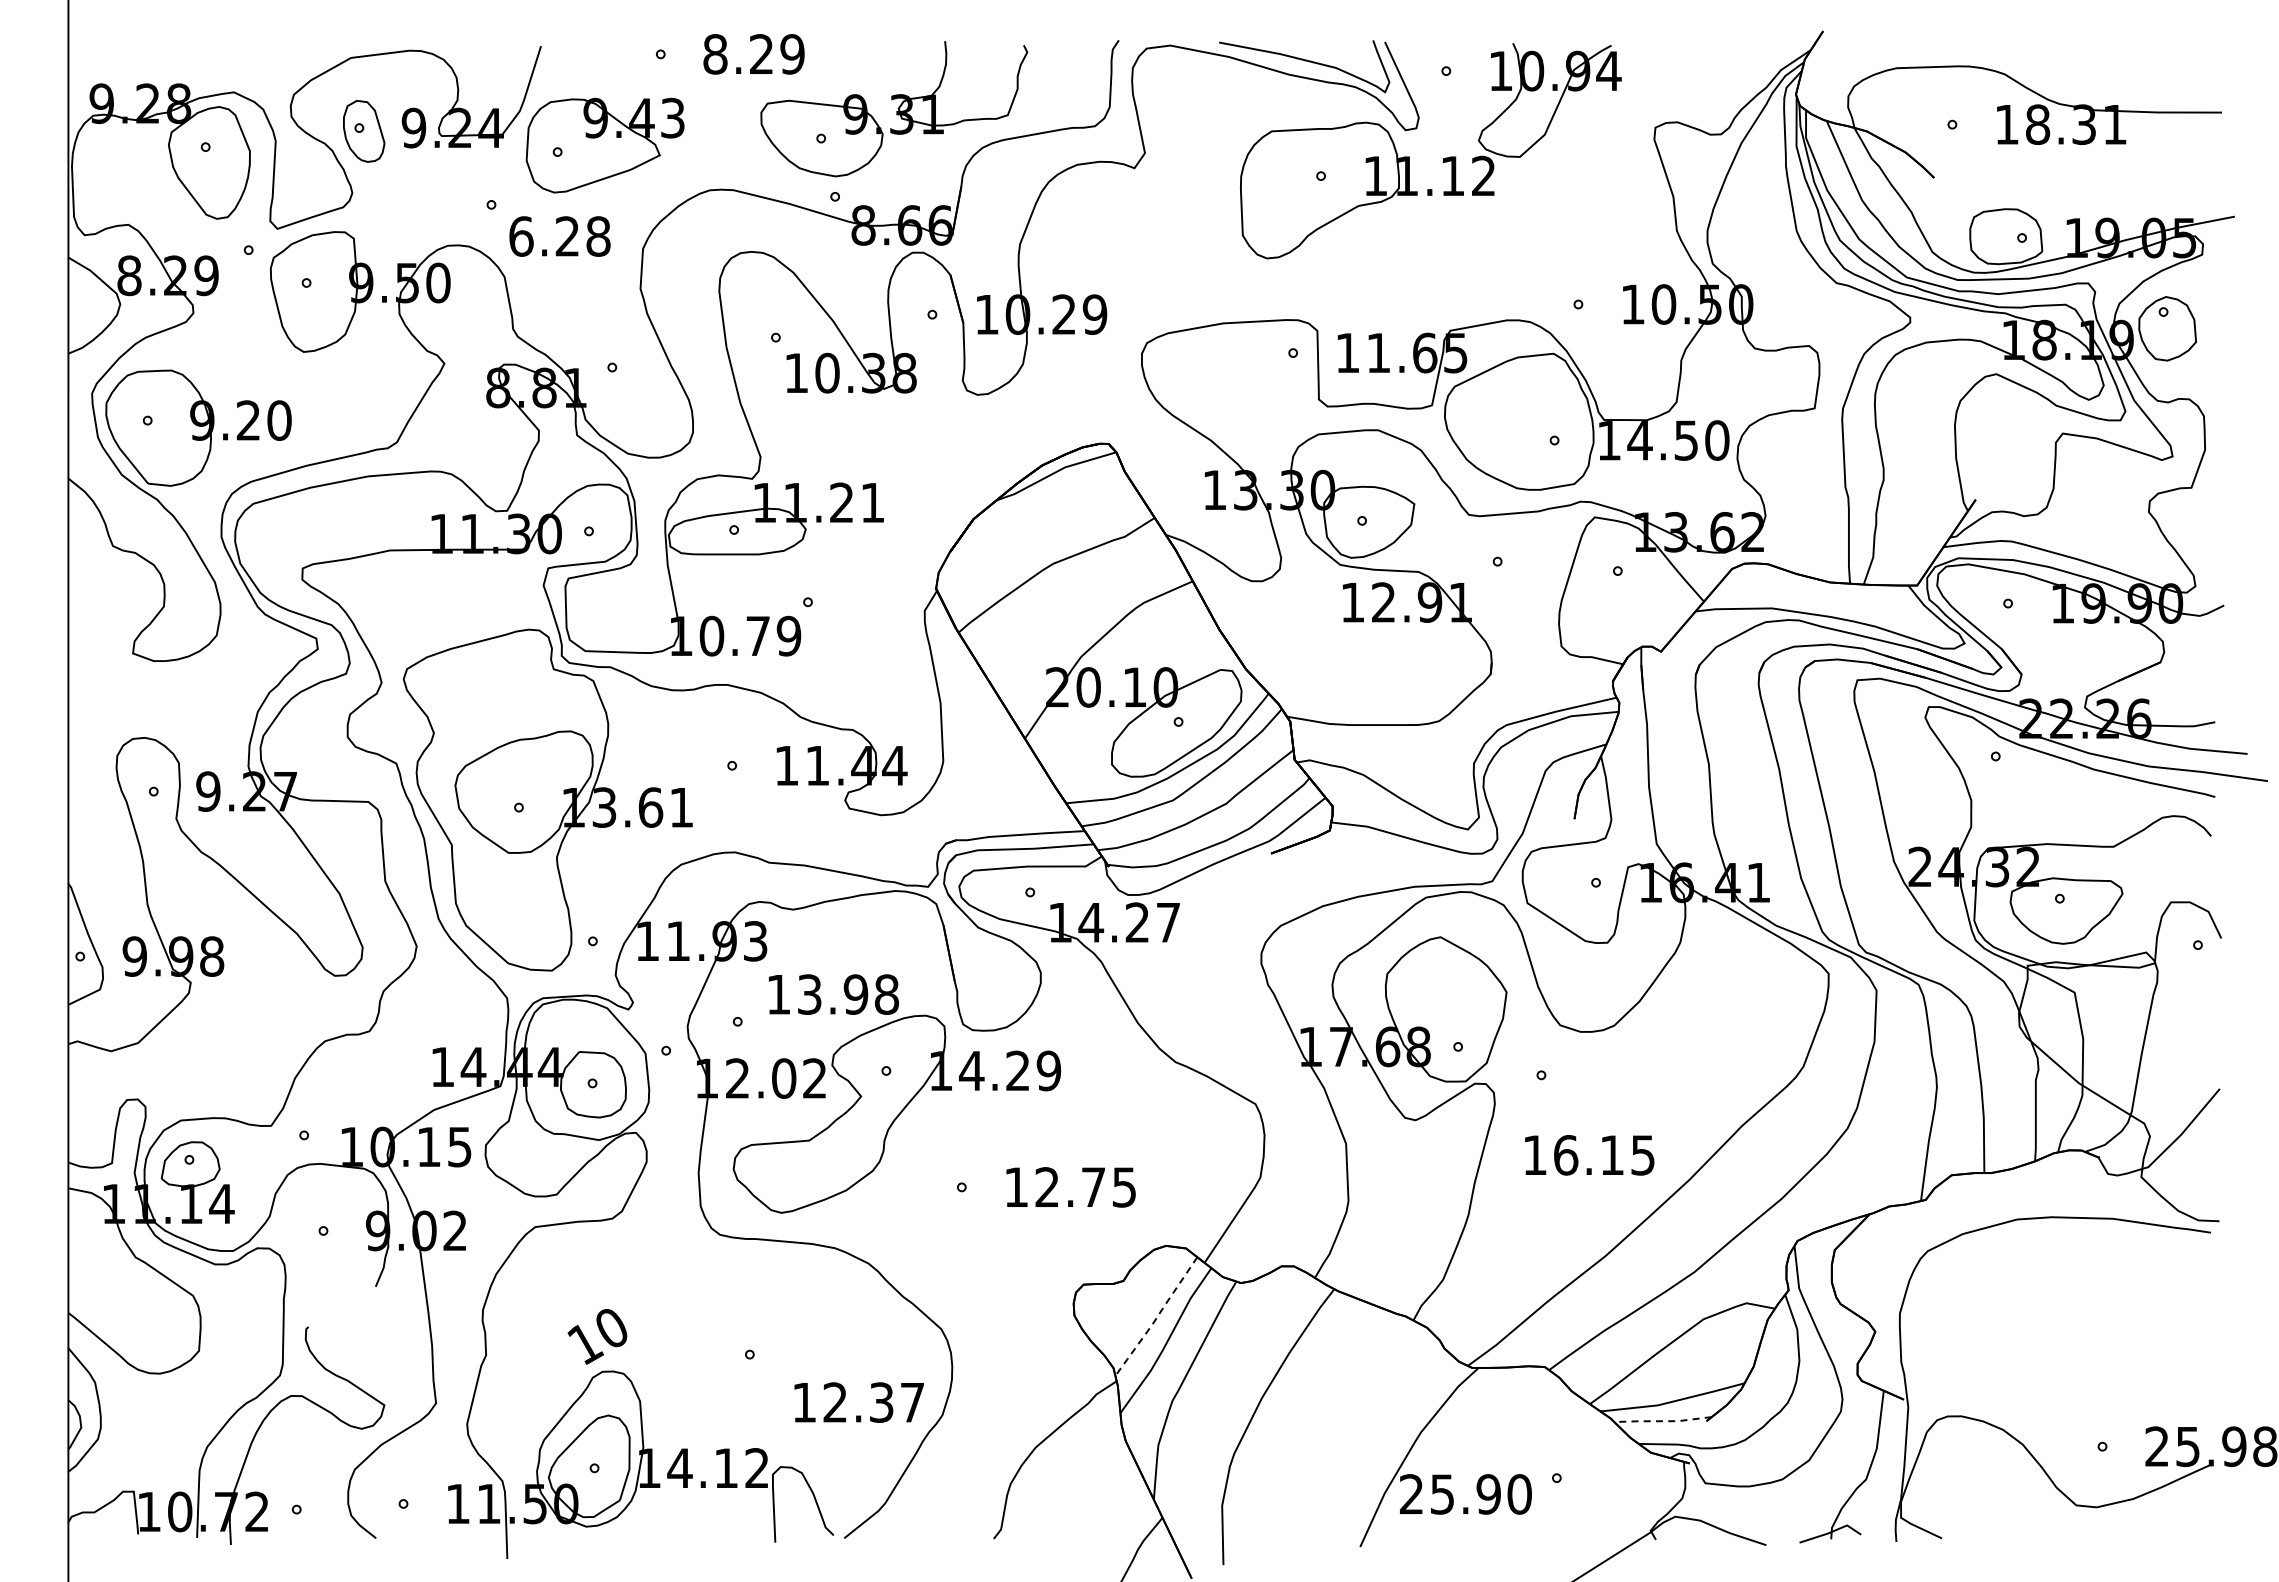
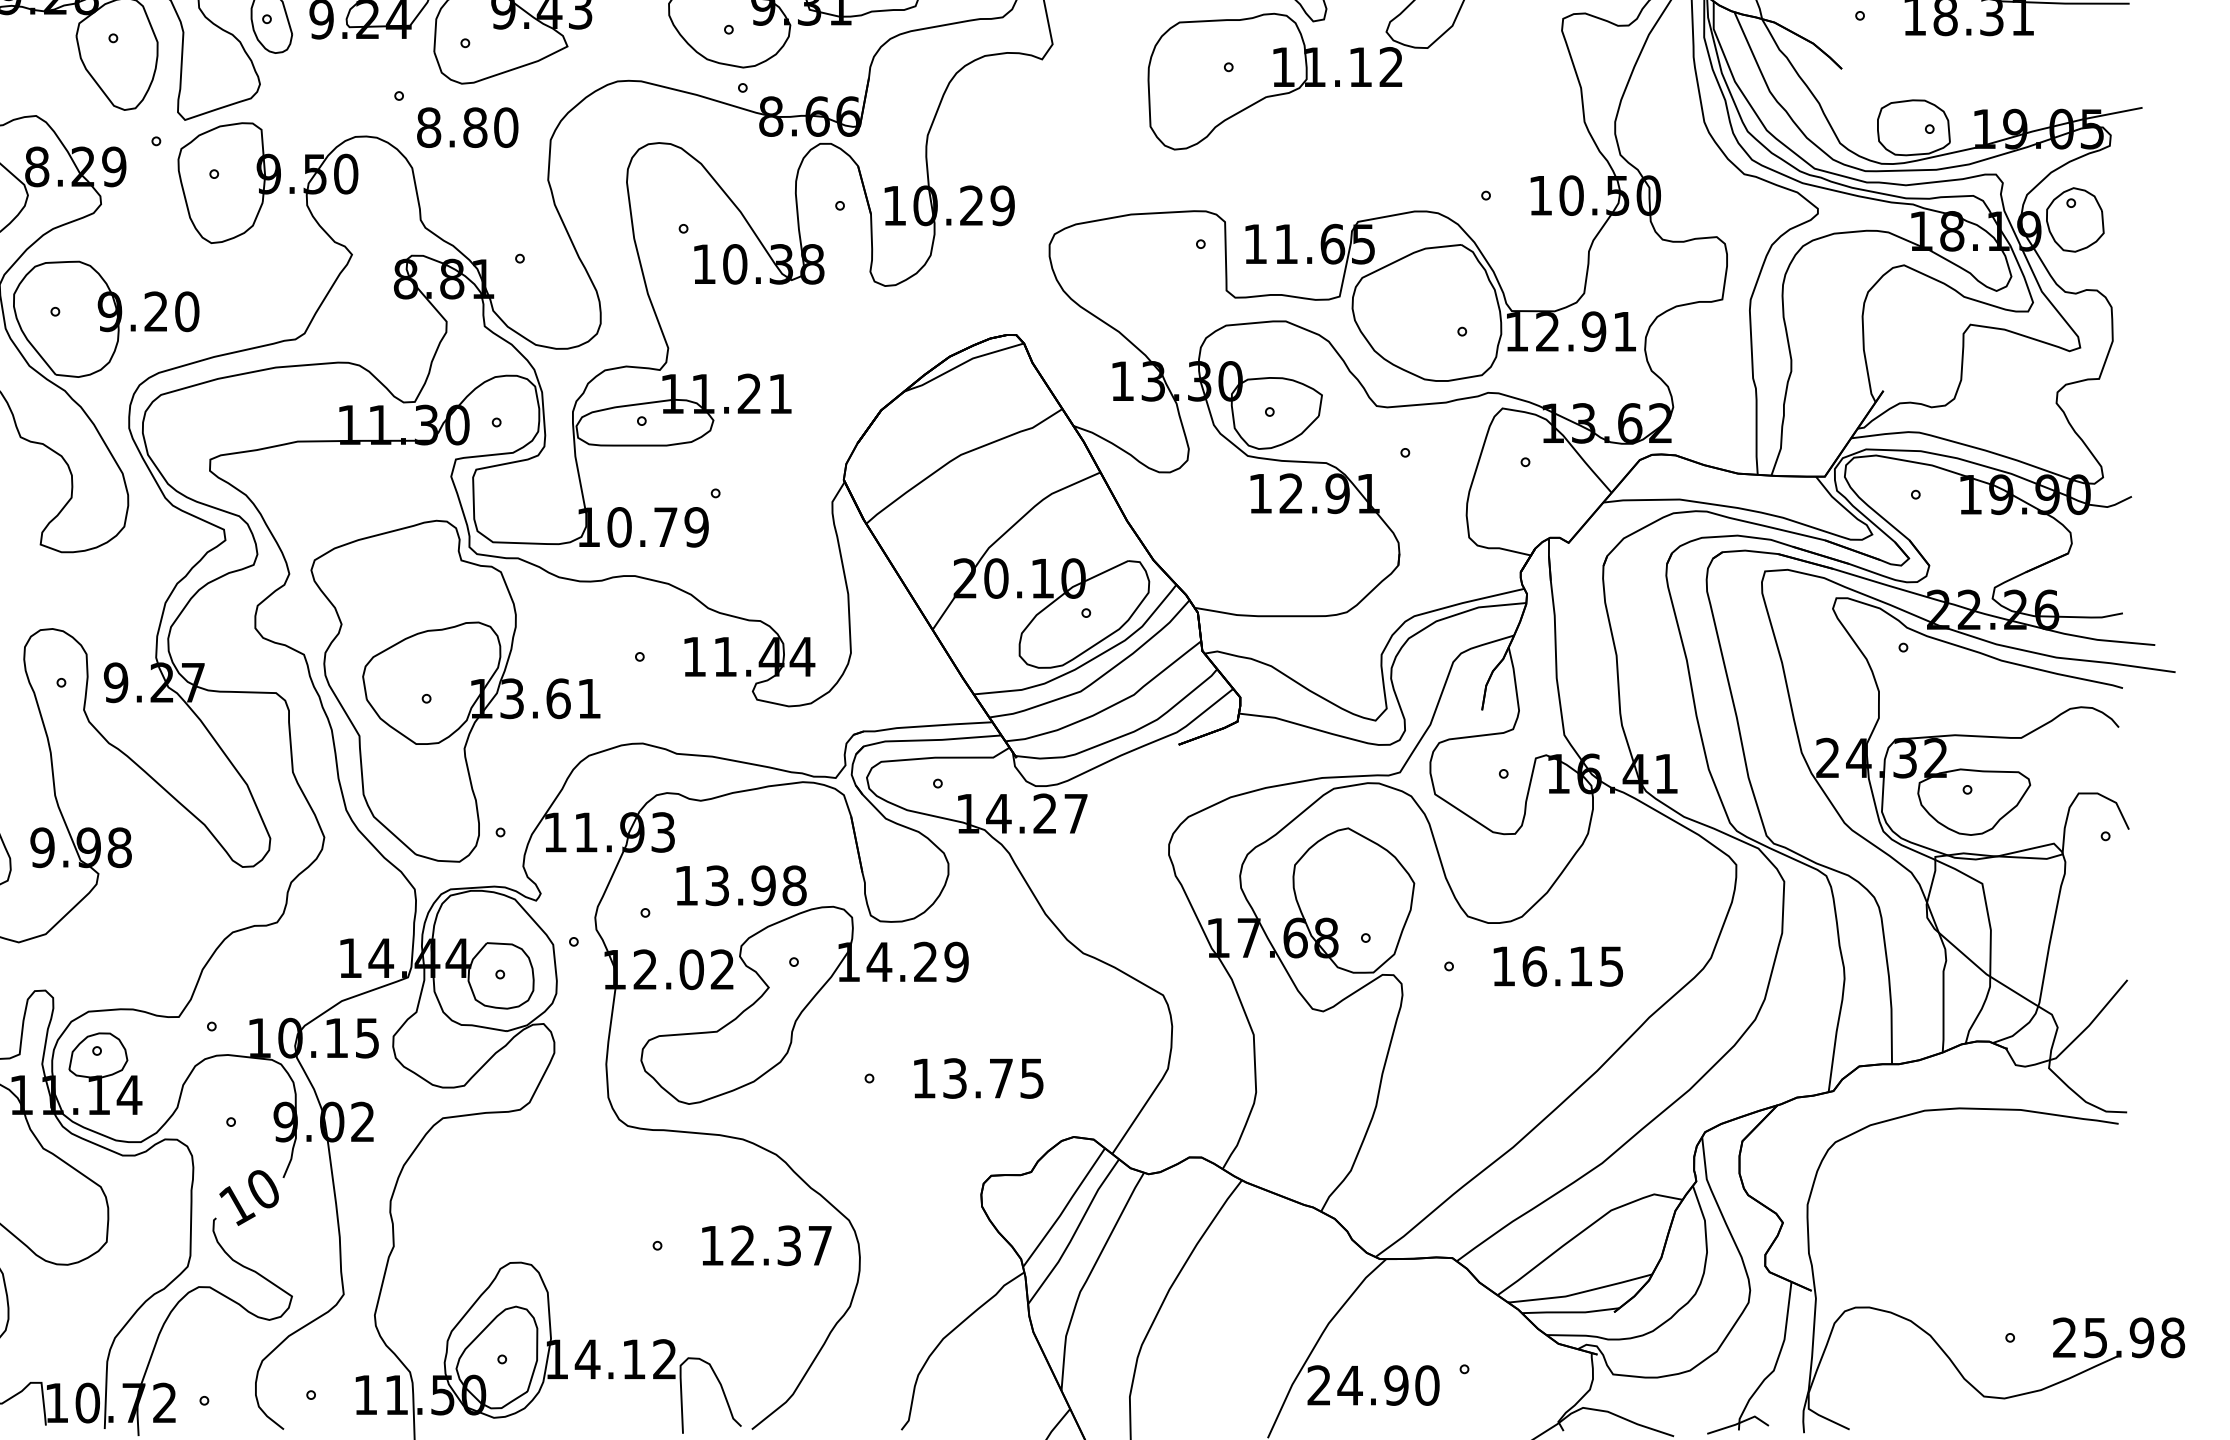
text: (559, 236) -> (467, 127), 6.28 -> 8.80
text: (1678, 440) -> (1586, 331), 14.50 -> 12.91
text: (1589, 1155) -> (1558, 966), moved
text: (1046, 1187) -> (954, 1078), 12.75 -> 13.75
line: (1157, 1317) -> (1065, 1208), dashed -> solid
text: (597, 1336) -> (249, 1197), moved
text: (858, 1402) -> (766, 1245), moved
line: (1662, 1421) -> (1570, 1312), dashed -> solid
text: (1442, 1494) -> (1350, 1385), 25.90 -> 24.90

